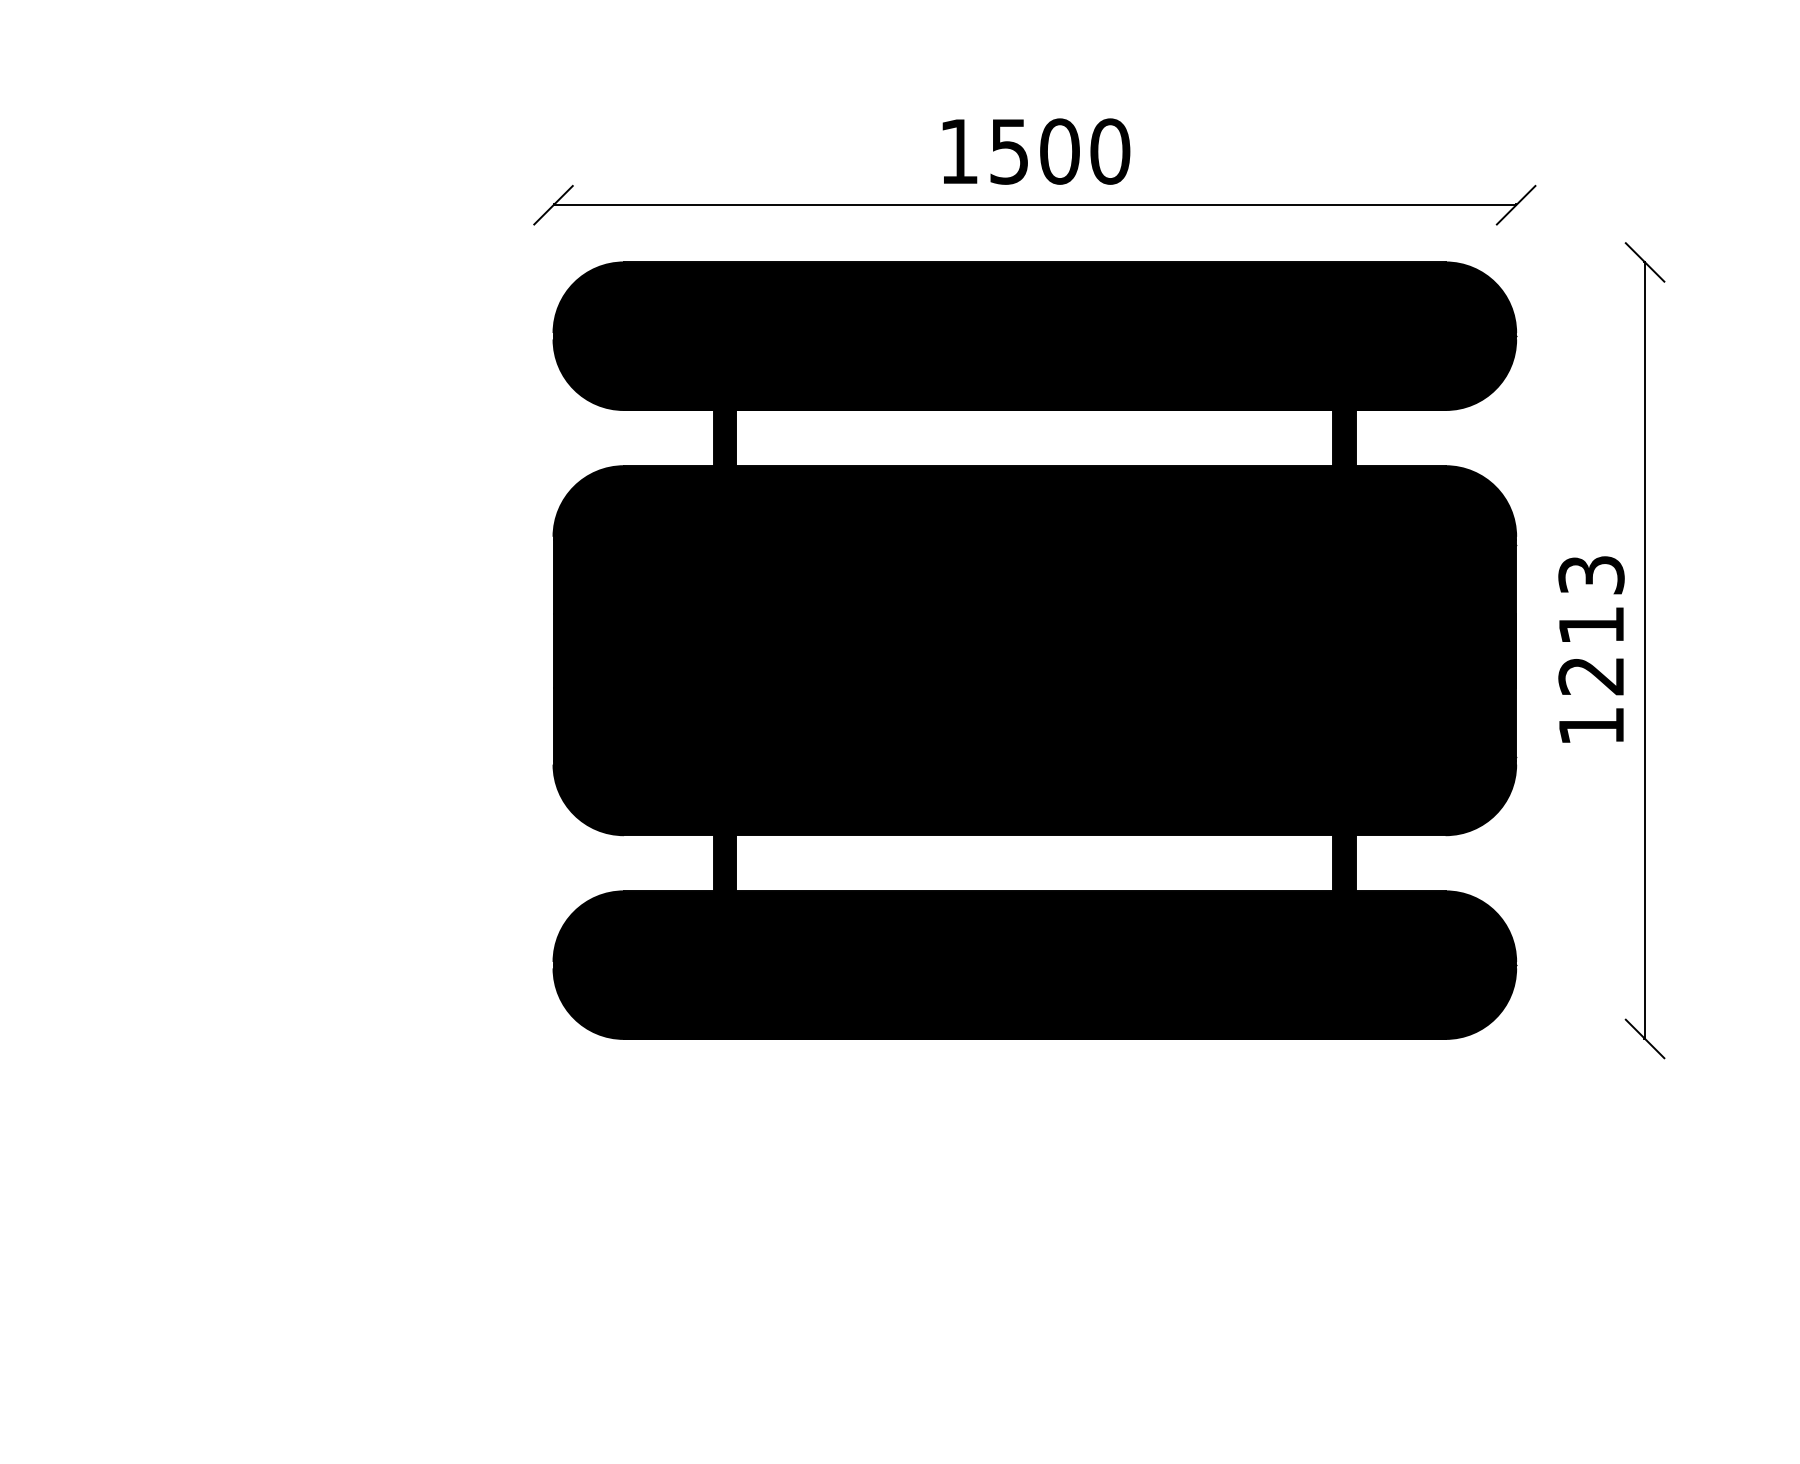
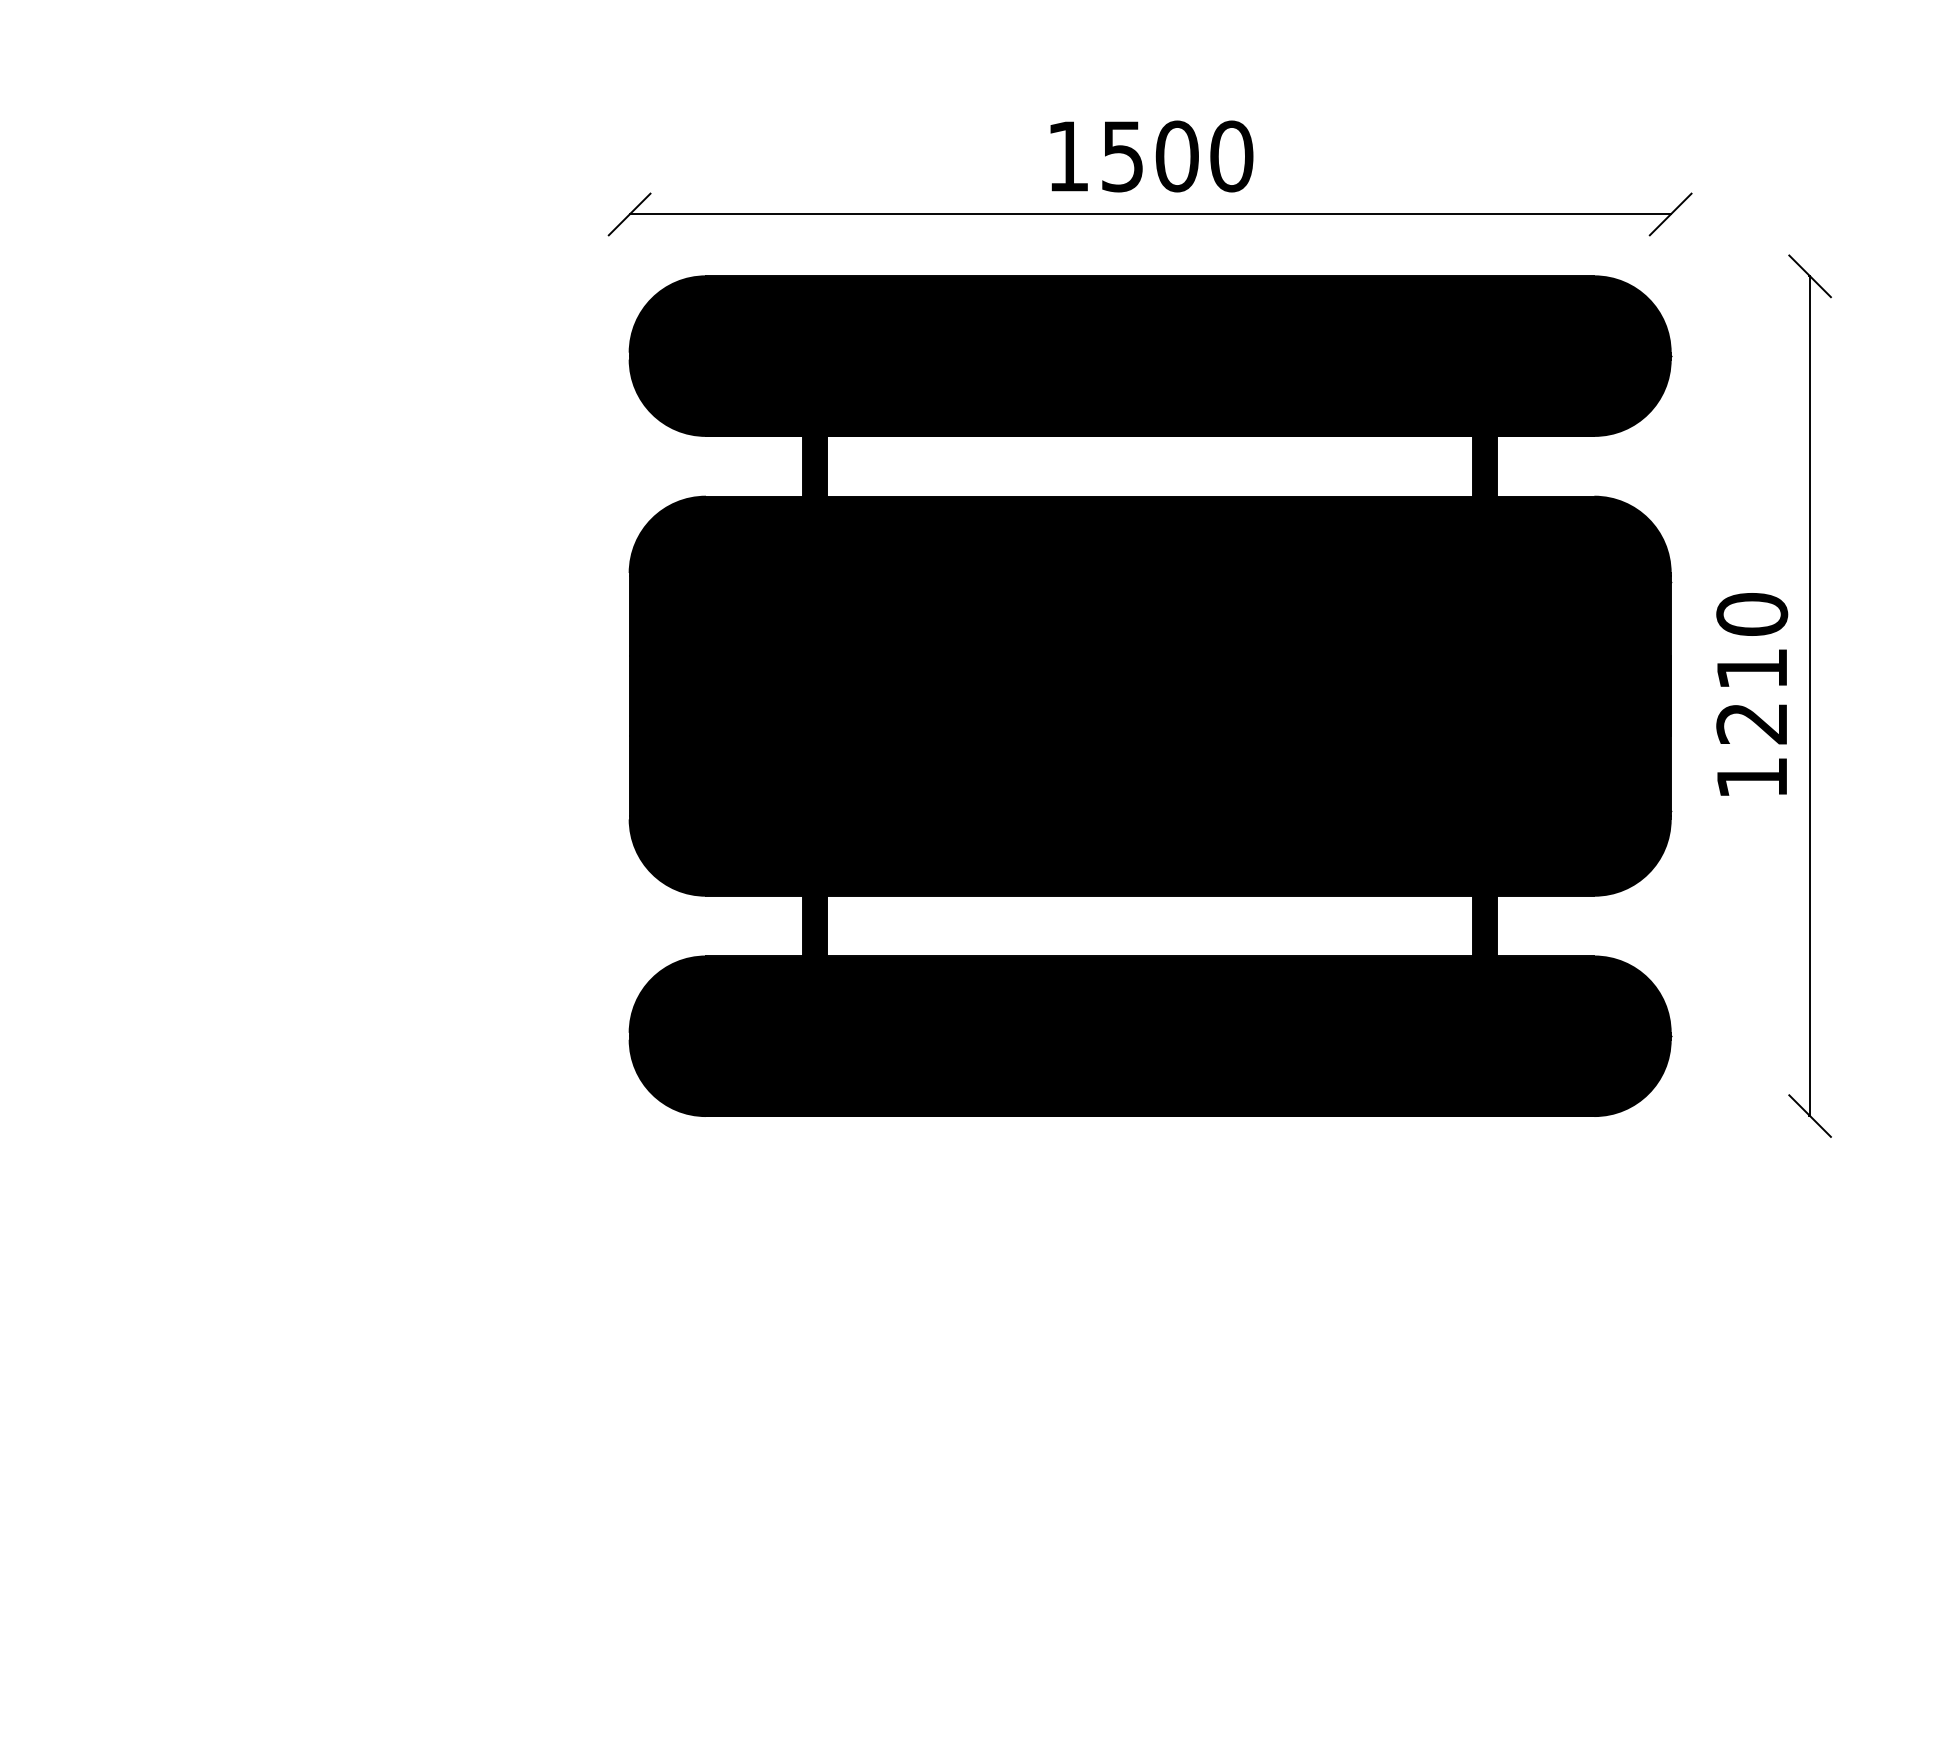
text: (1591, 575) -> (1752, 614), 1213 -> 1210

